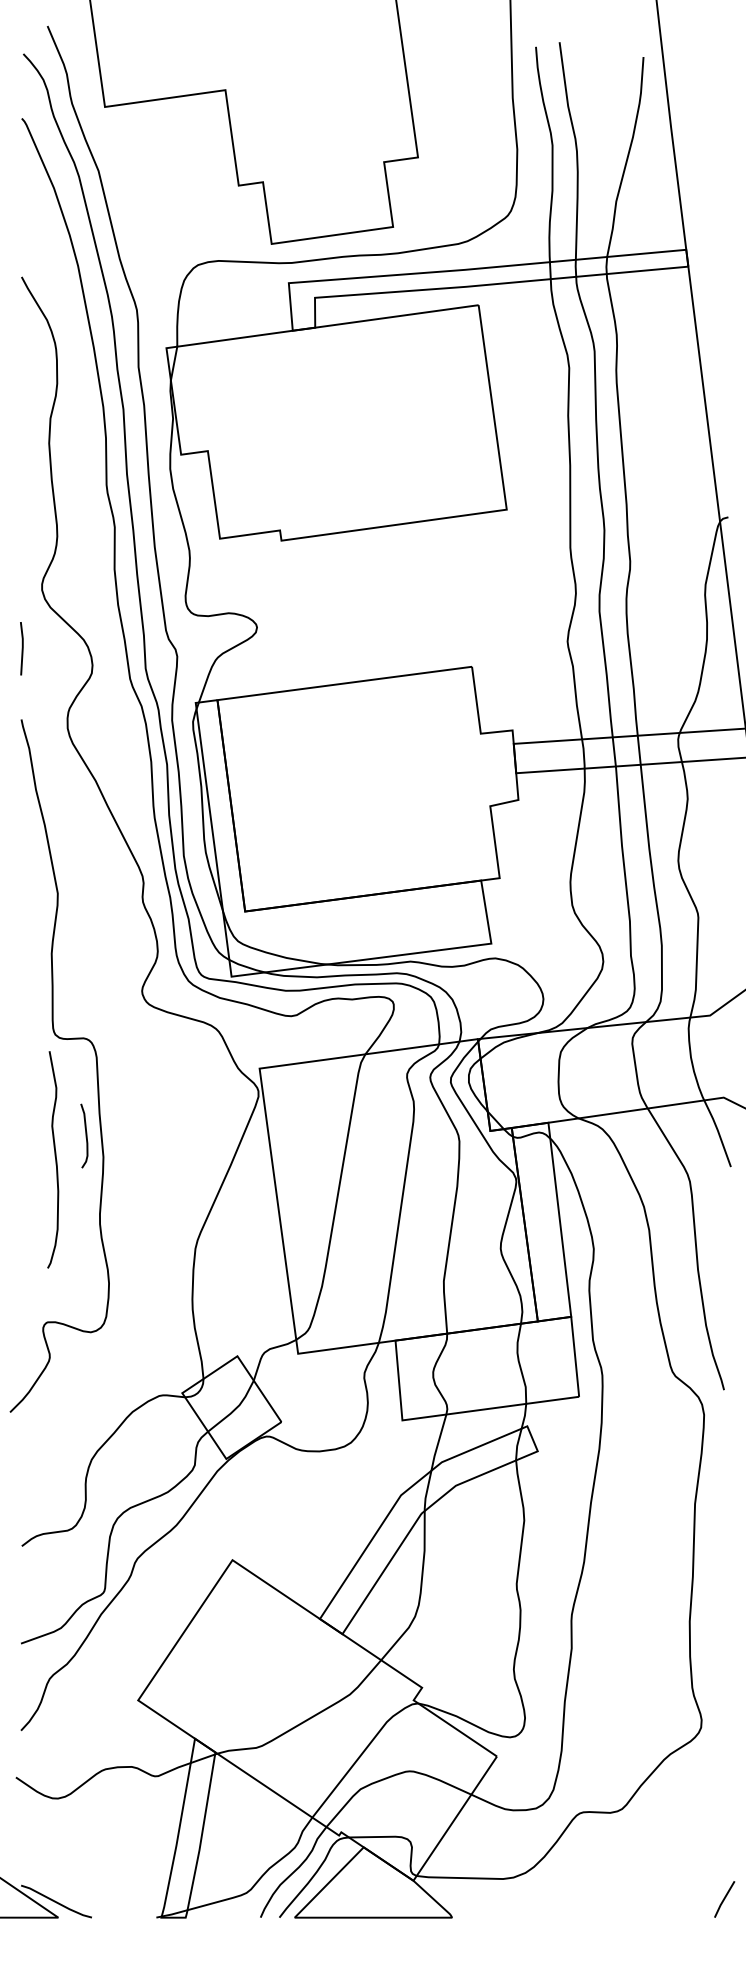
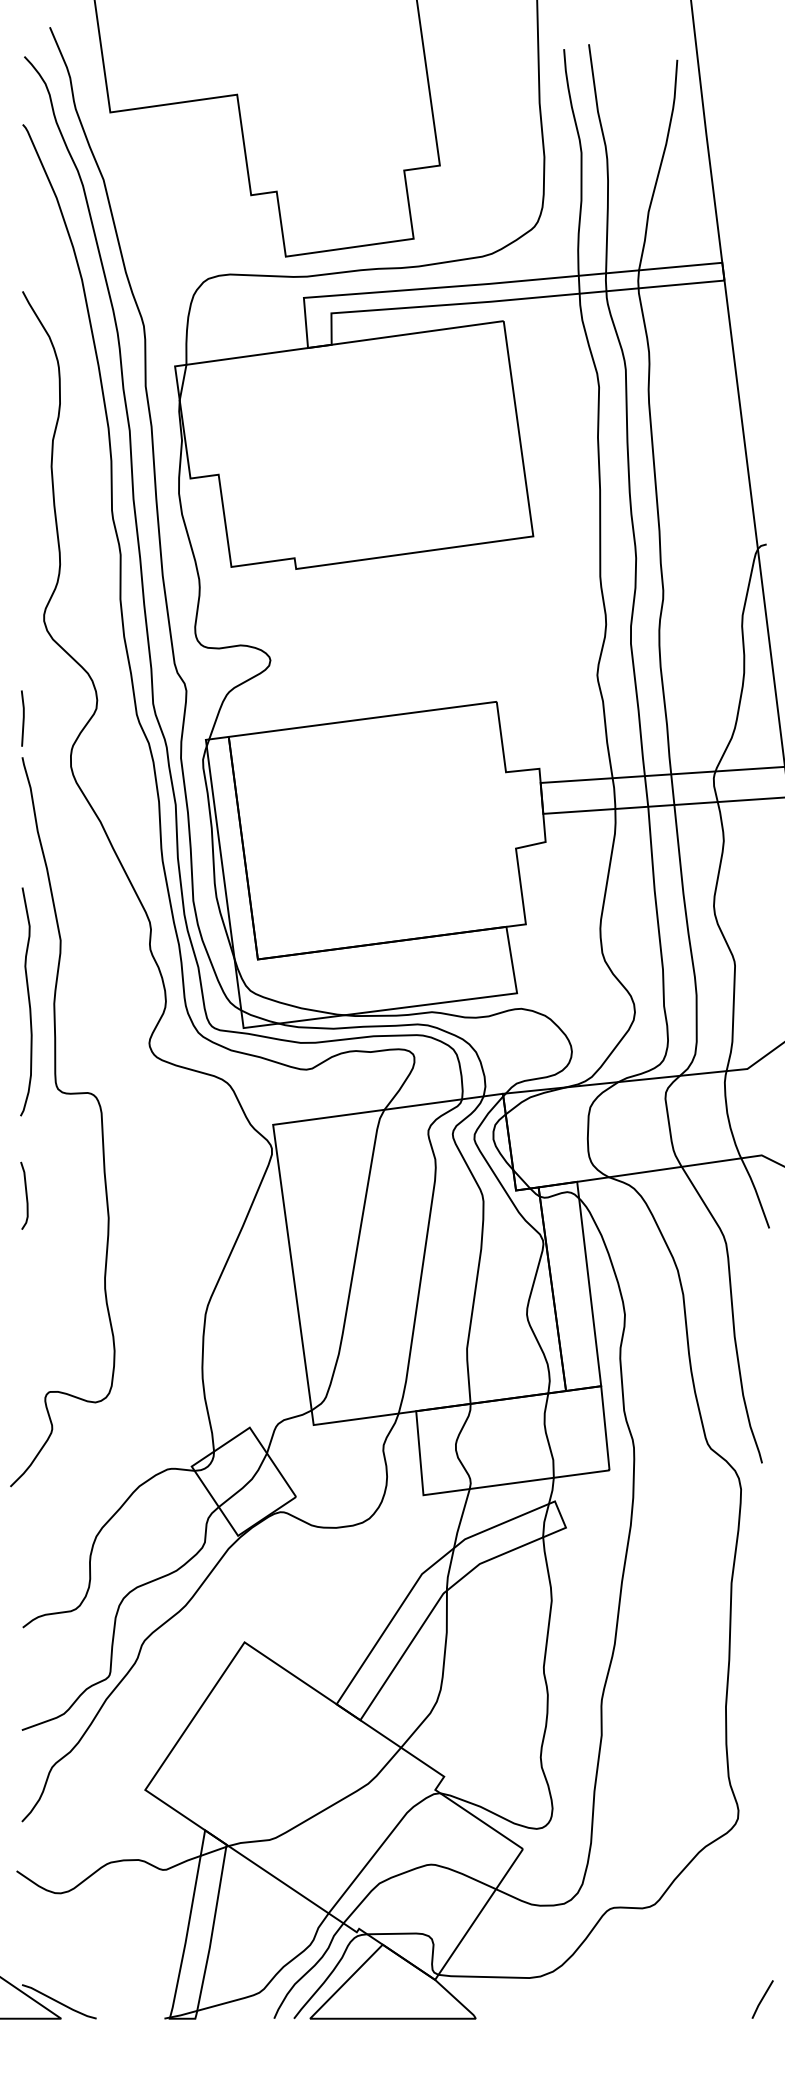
line: (21, 648) -> (22, 718), moved
curve: (85, 1135) -> (25, 1195), moved
curve: (55, 1159) -> (28, 1001), moved

